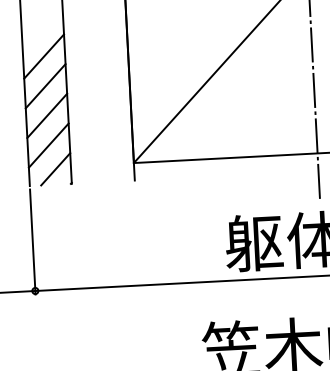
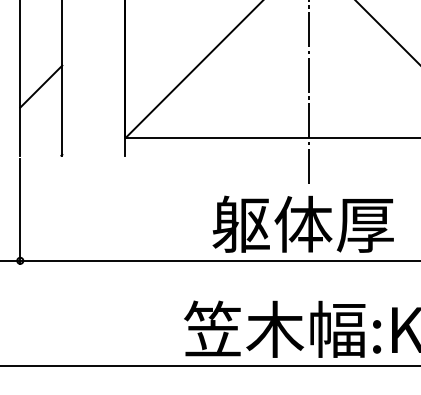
line: (44, 56) -> (41, 27), removed
line: (45, 85) -> (41, 56), removed
line: (48, 145) -> (41, 116), removed
line: (55, 169) -> (46, 140), removed

